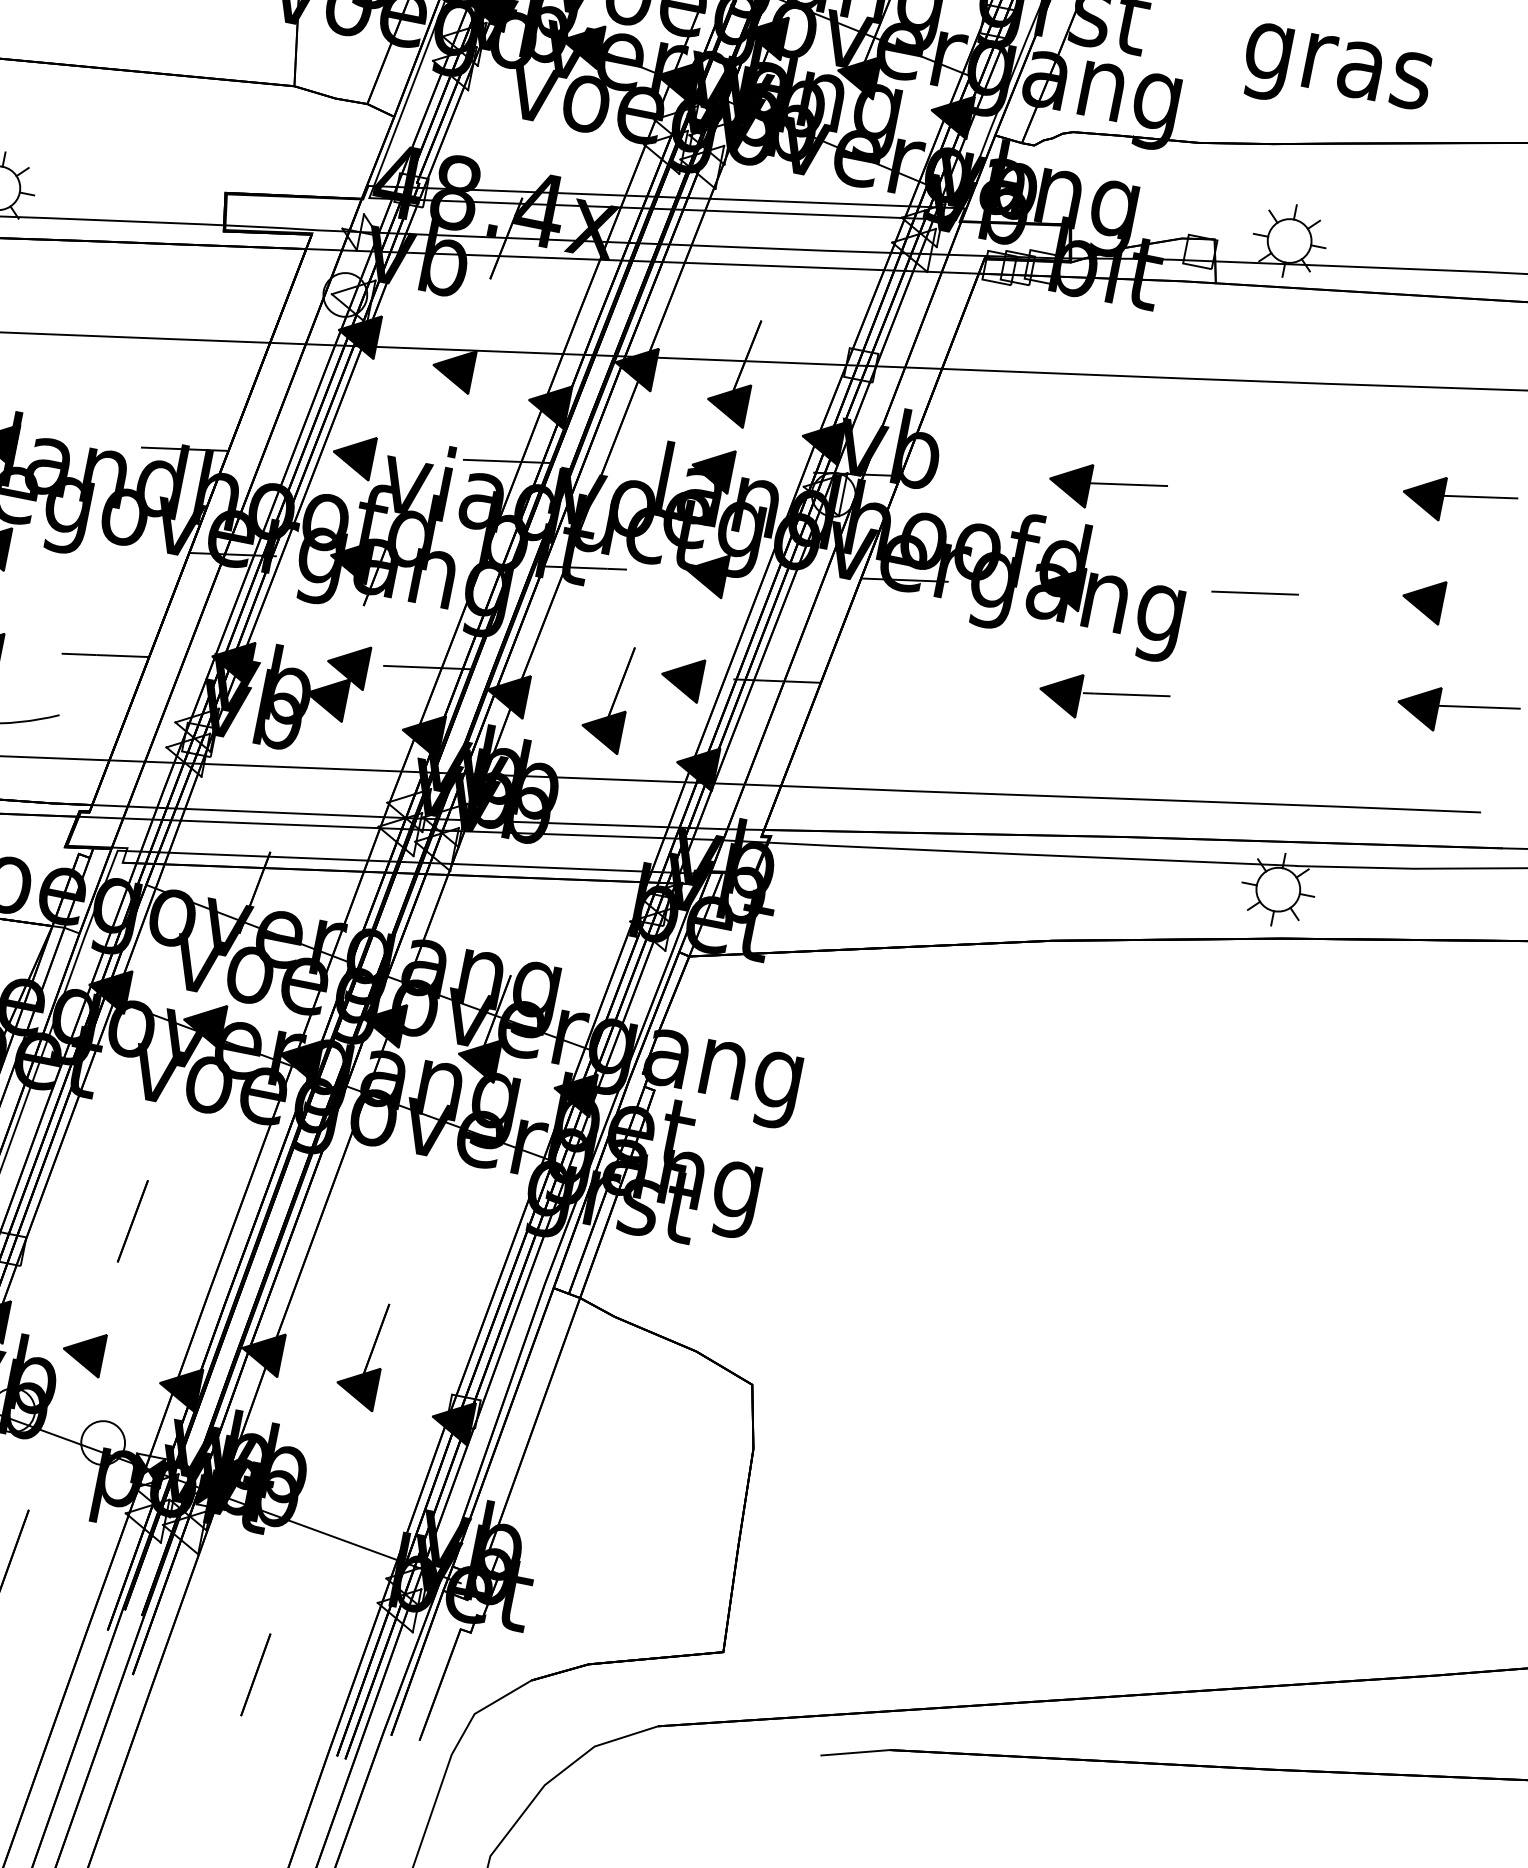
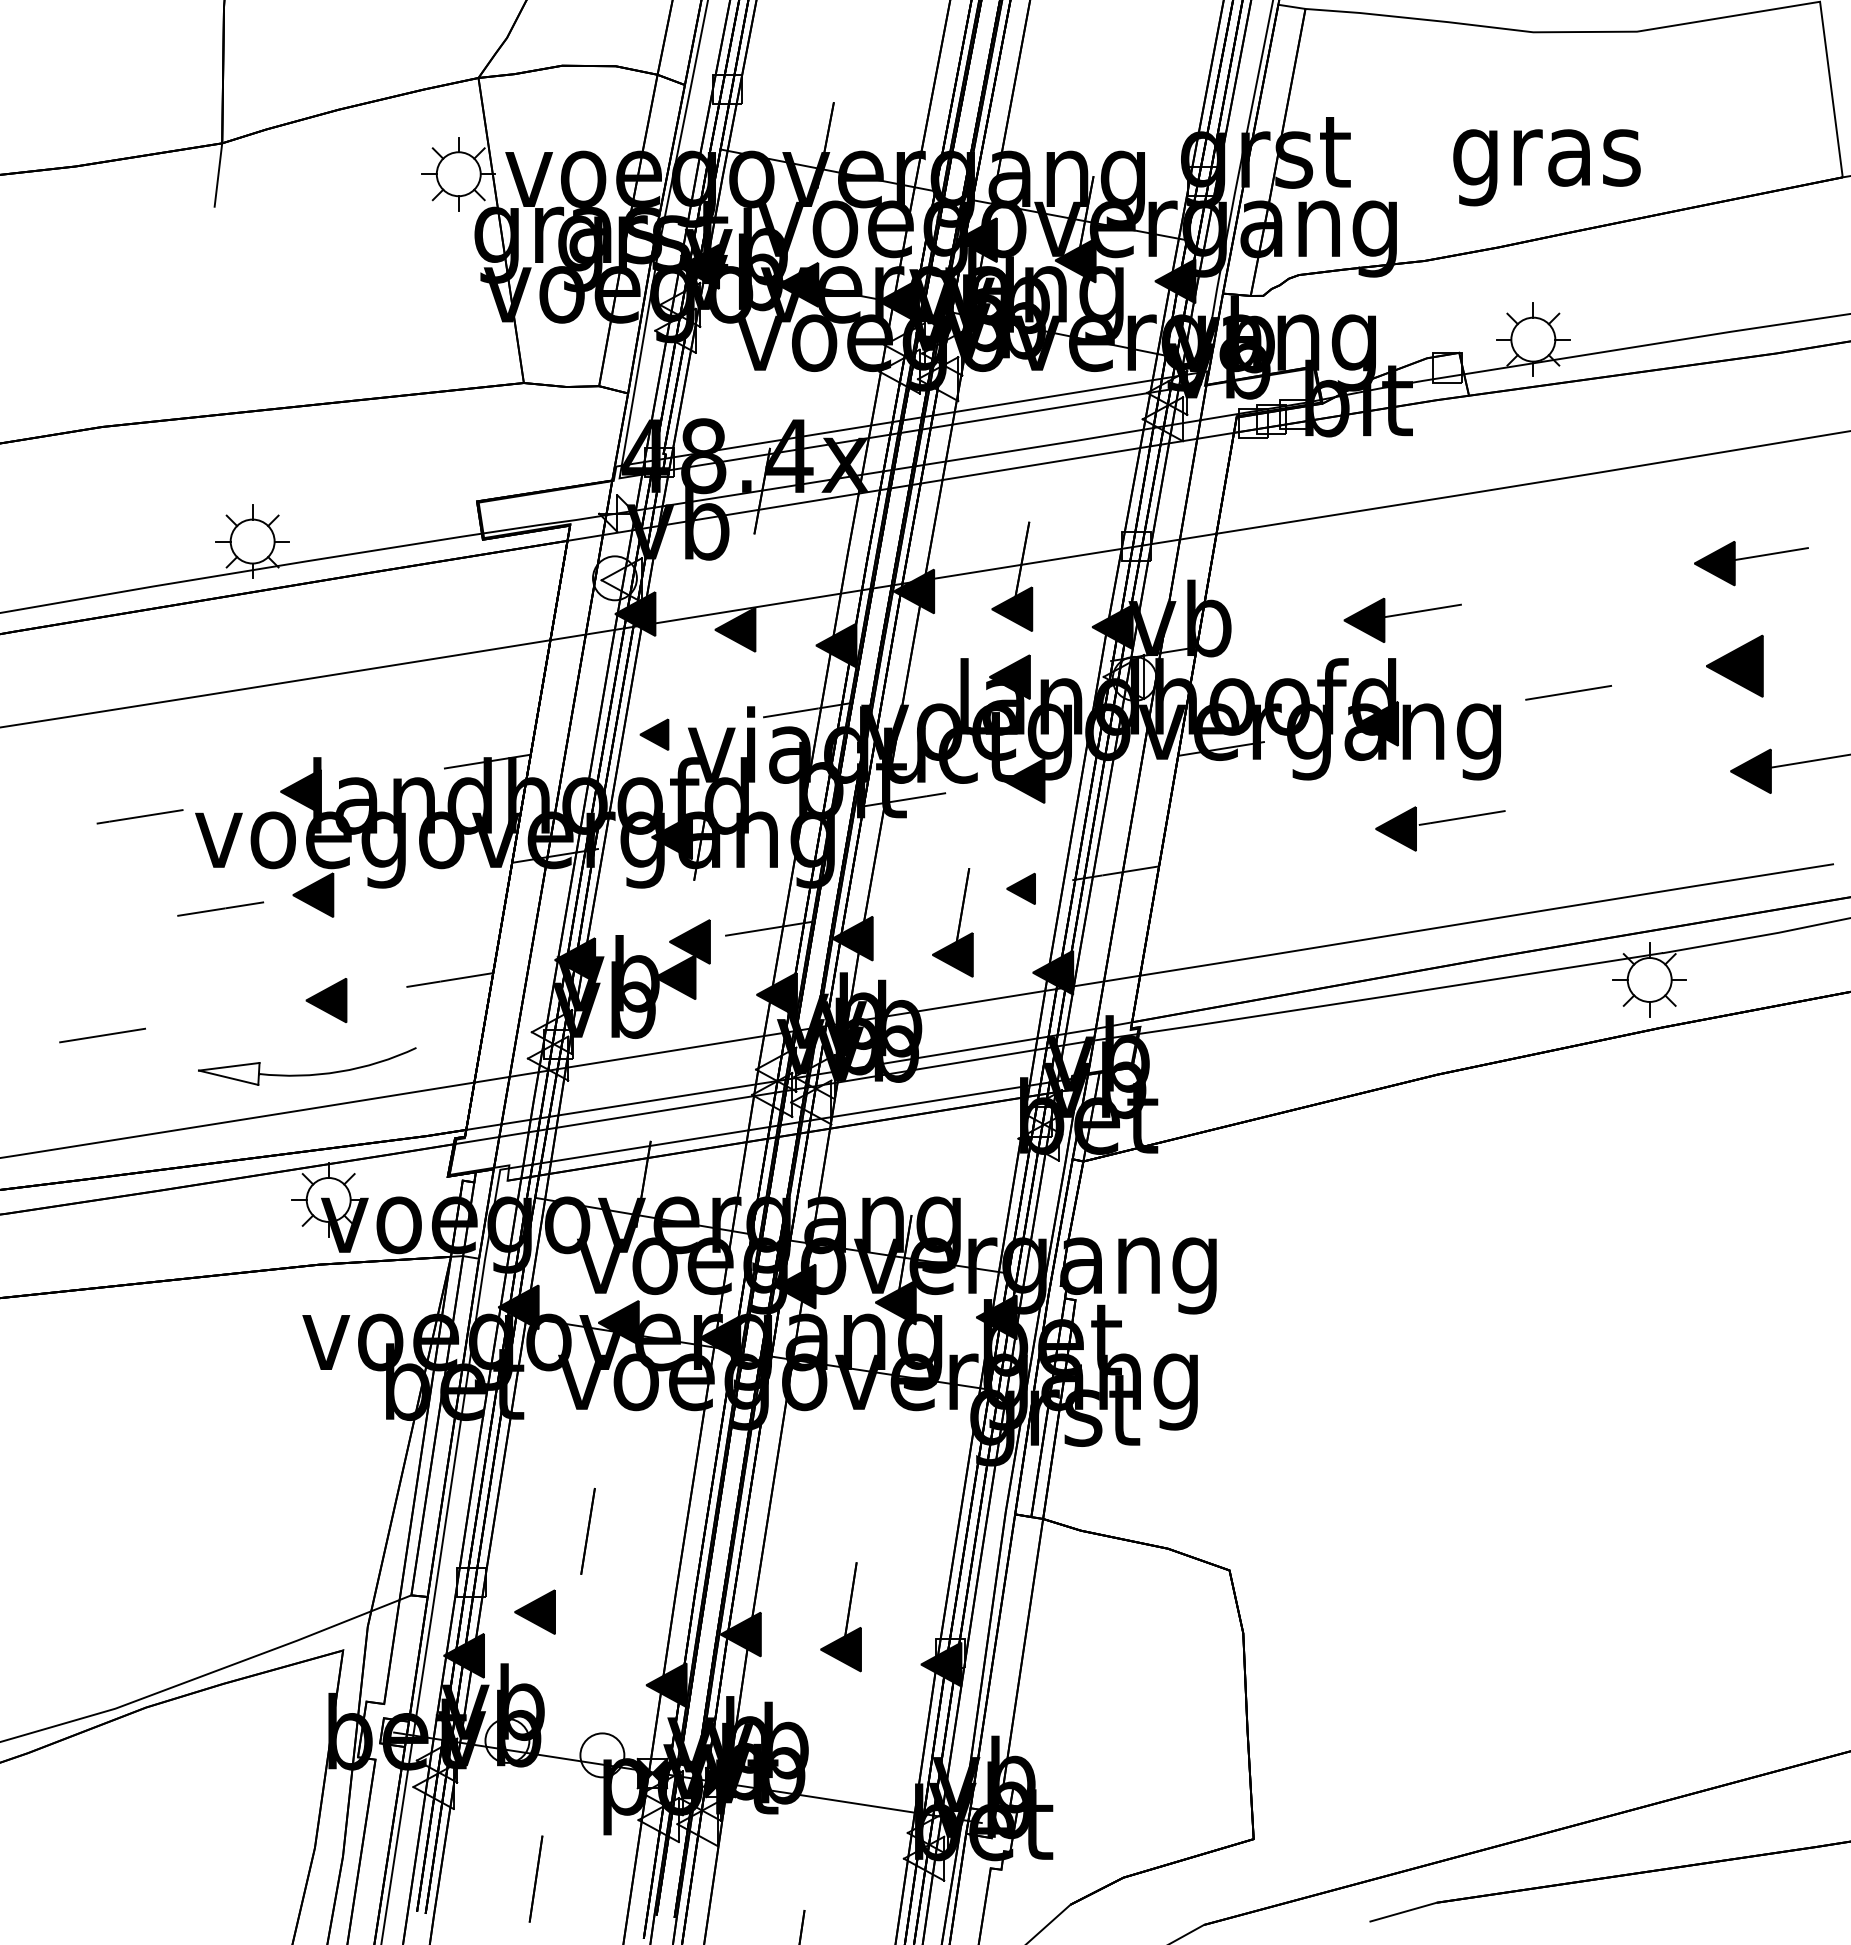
part: (353, 455) -> (654, 734), size x0.7
part: (1422, 598) -> (1734, 665), size x1.4
part: (681, 677) -> (1020, 888), size x0.7
part: (82, 1351) -> (534, 1611), moved

